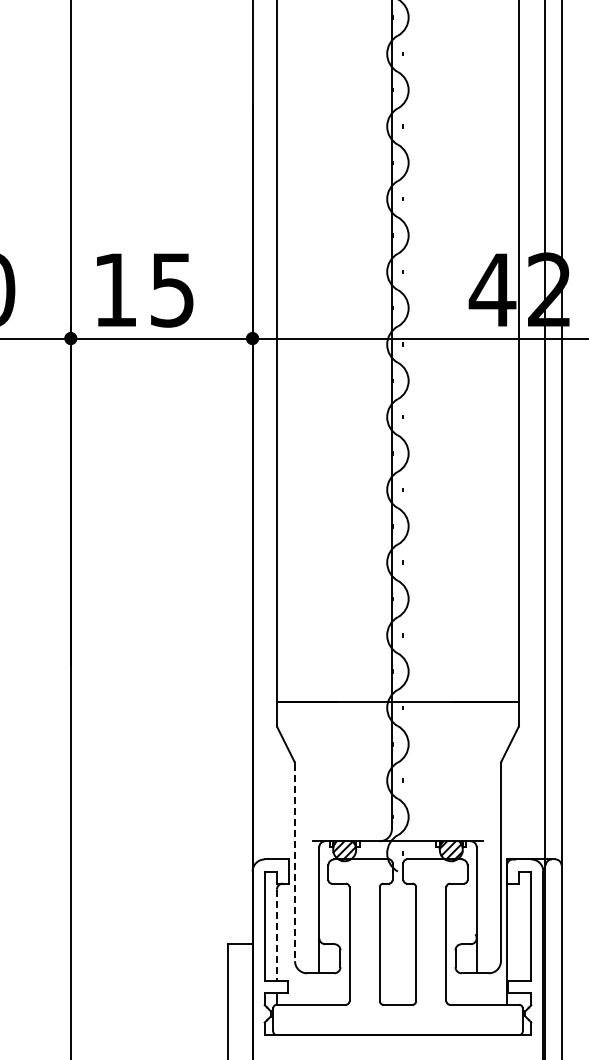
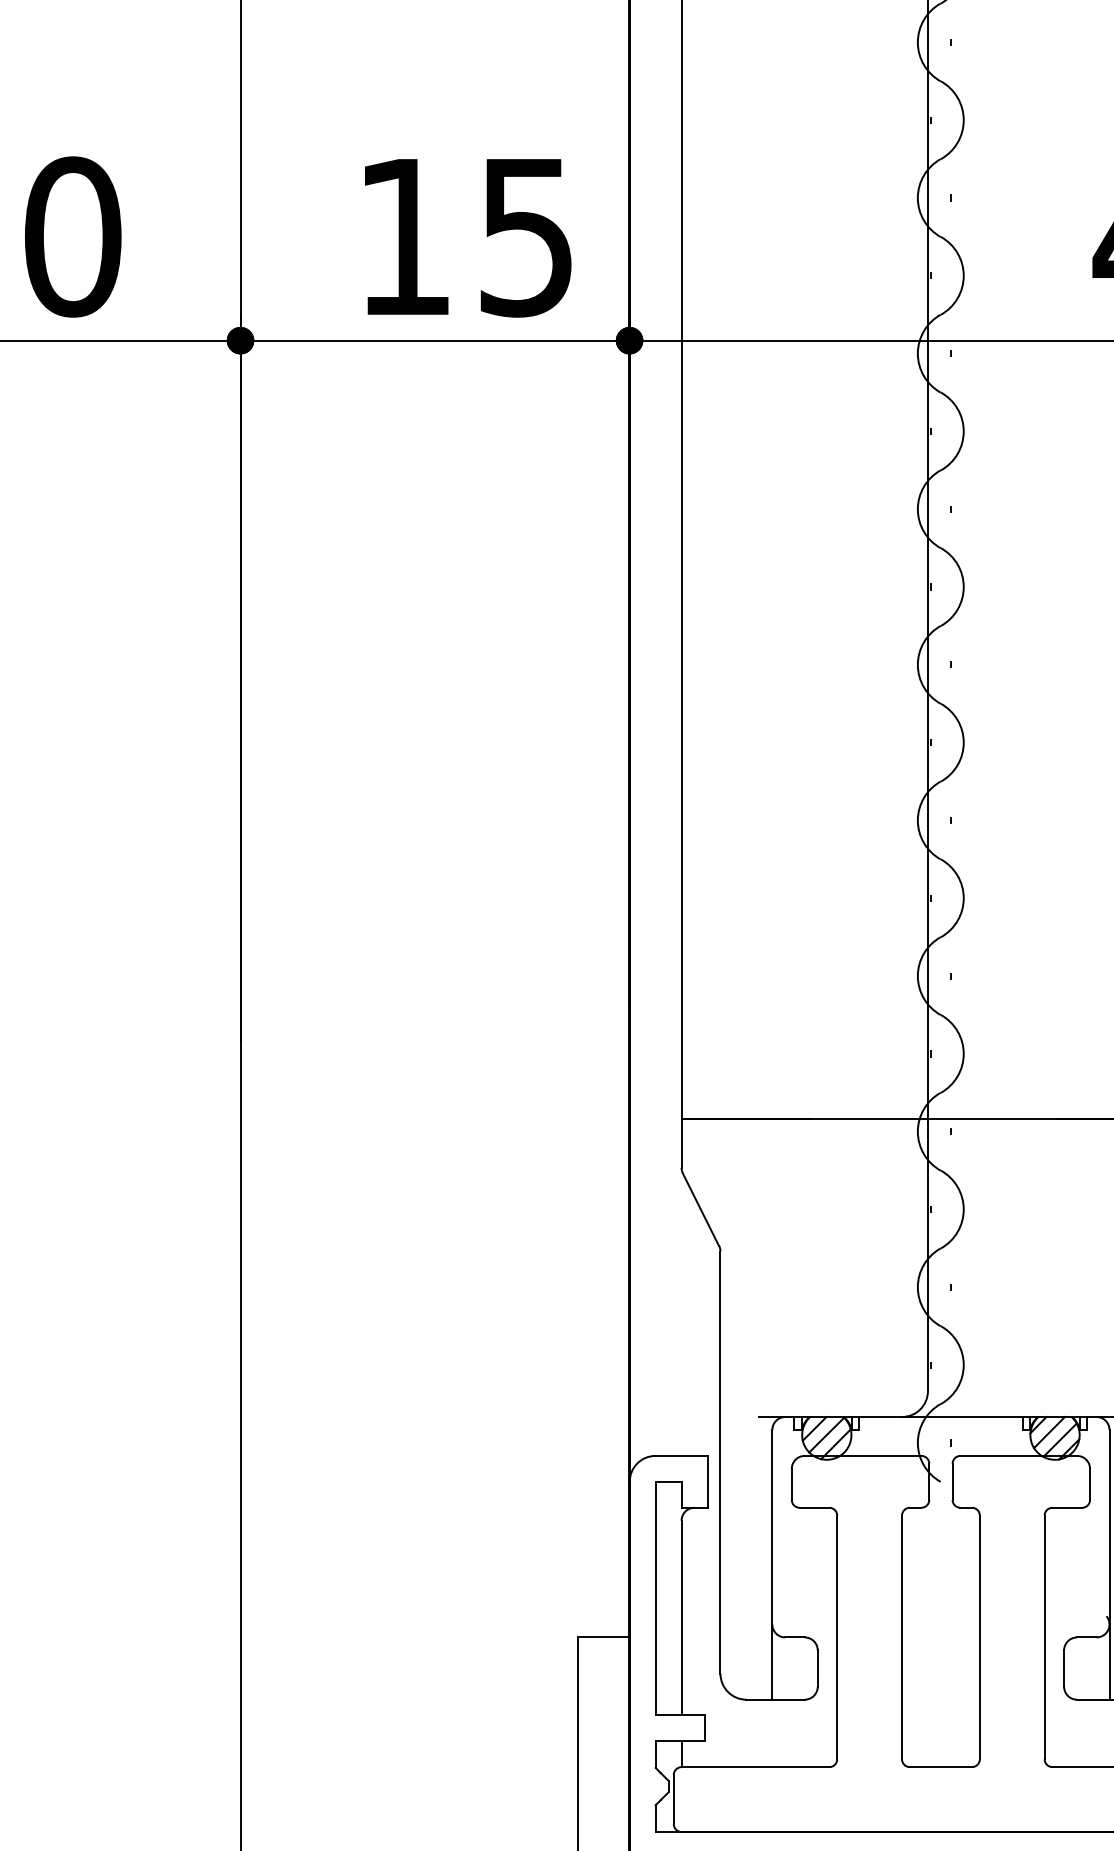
text: (145, 290) -> (468, 237), moved
line: (295, 862) -> (721, 1462), dashed -> solid
line: (276, 935) -> (680, 1618), dashed -> solid

